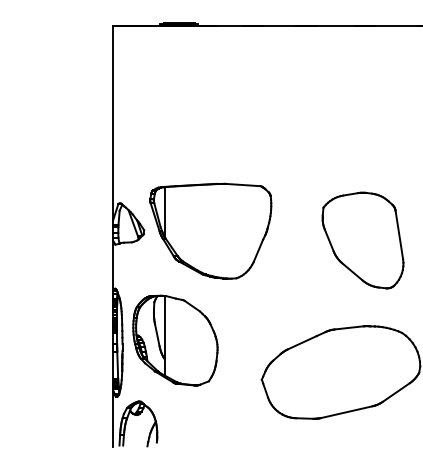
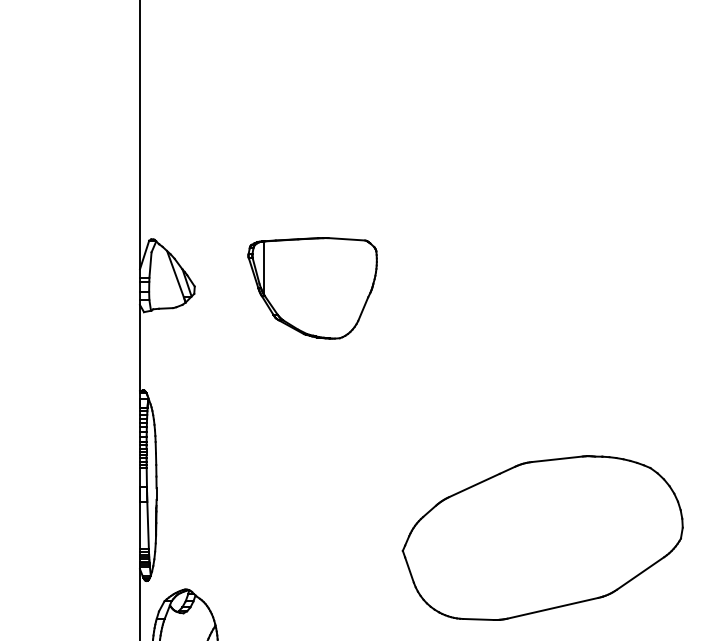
part: (210, 230) -> (312, 287), size x0.6
part: (362, 240) -> (580, 304), removed
part: (175, 340) -> (250, 481), removed

